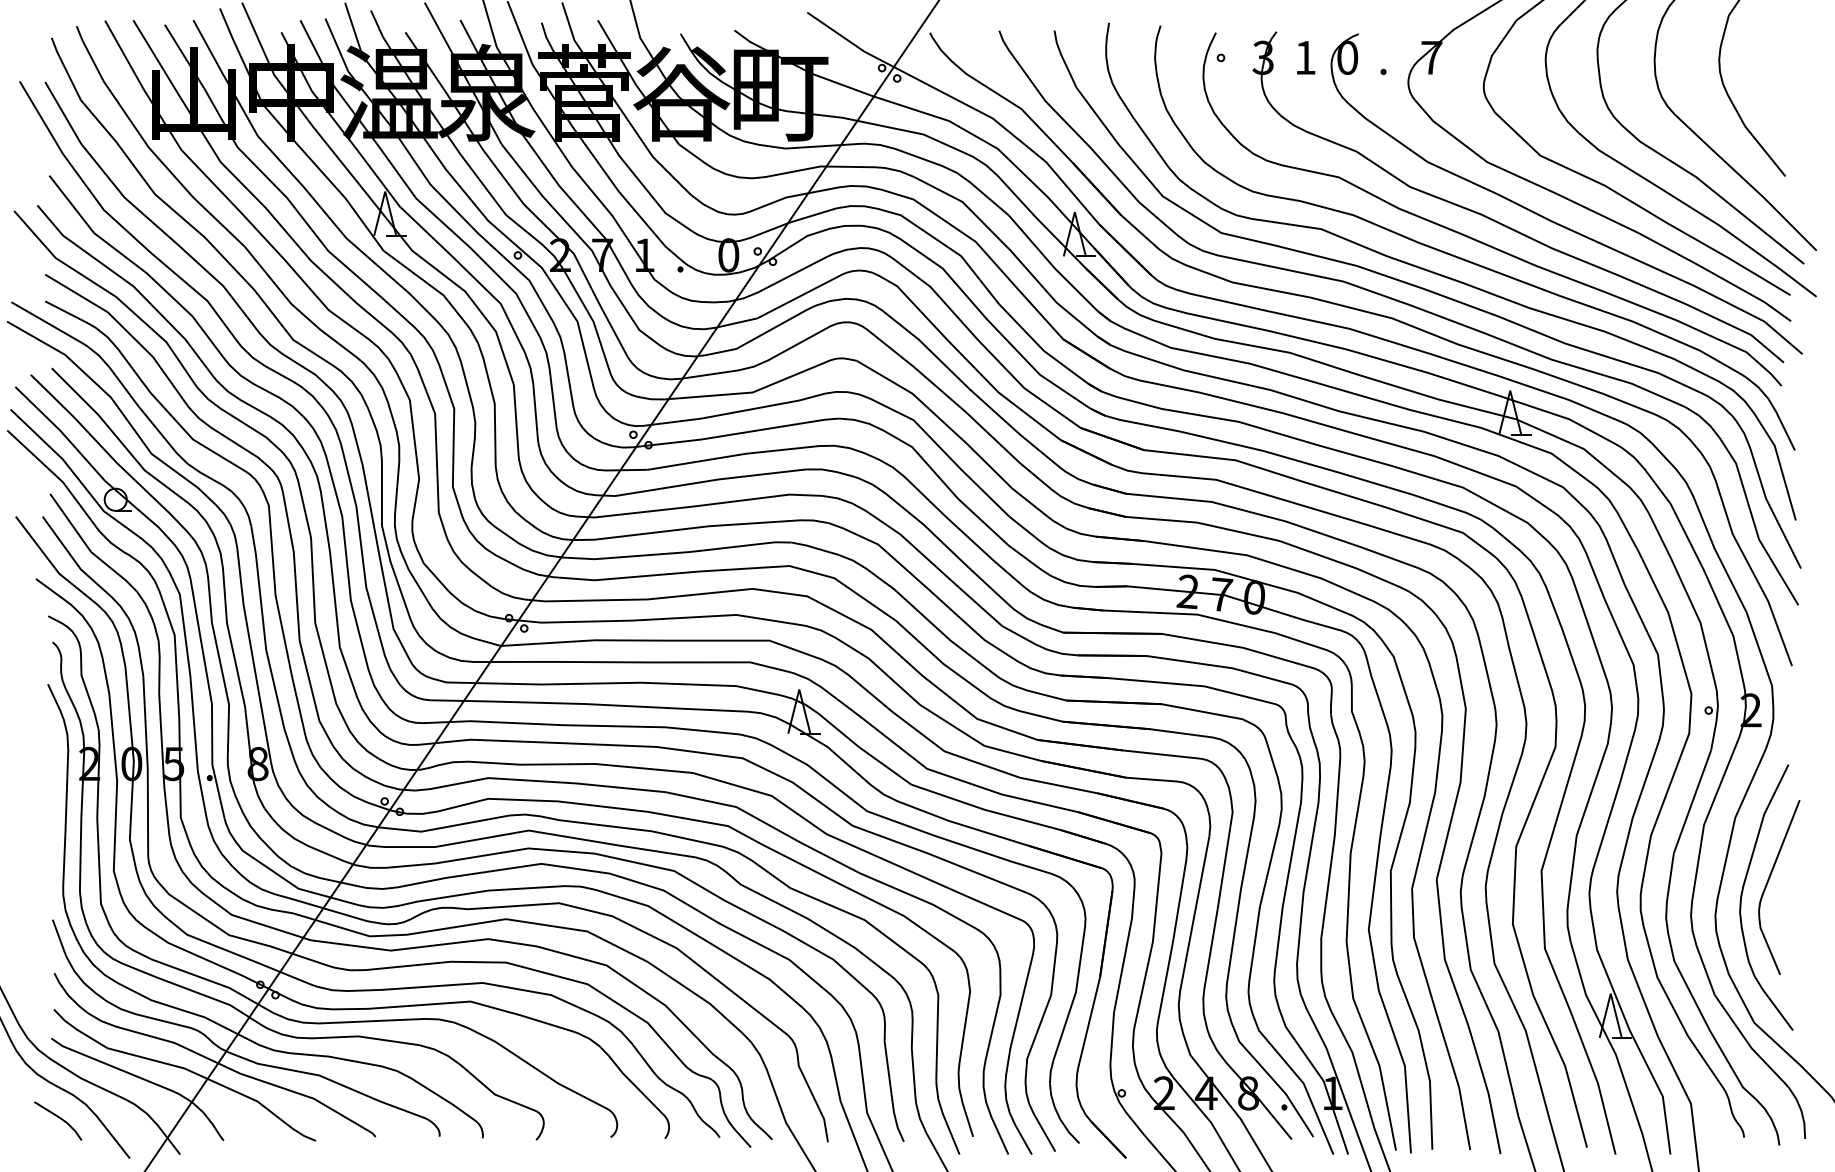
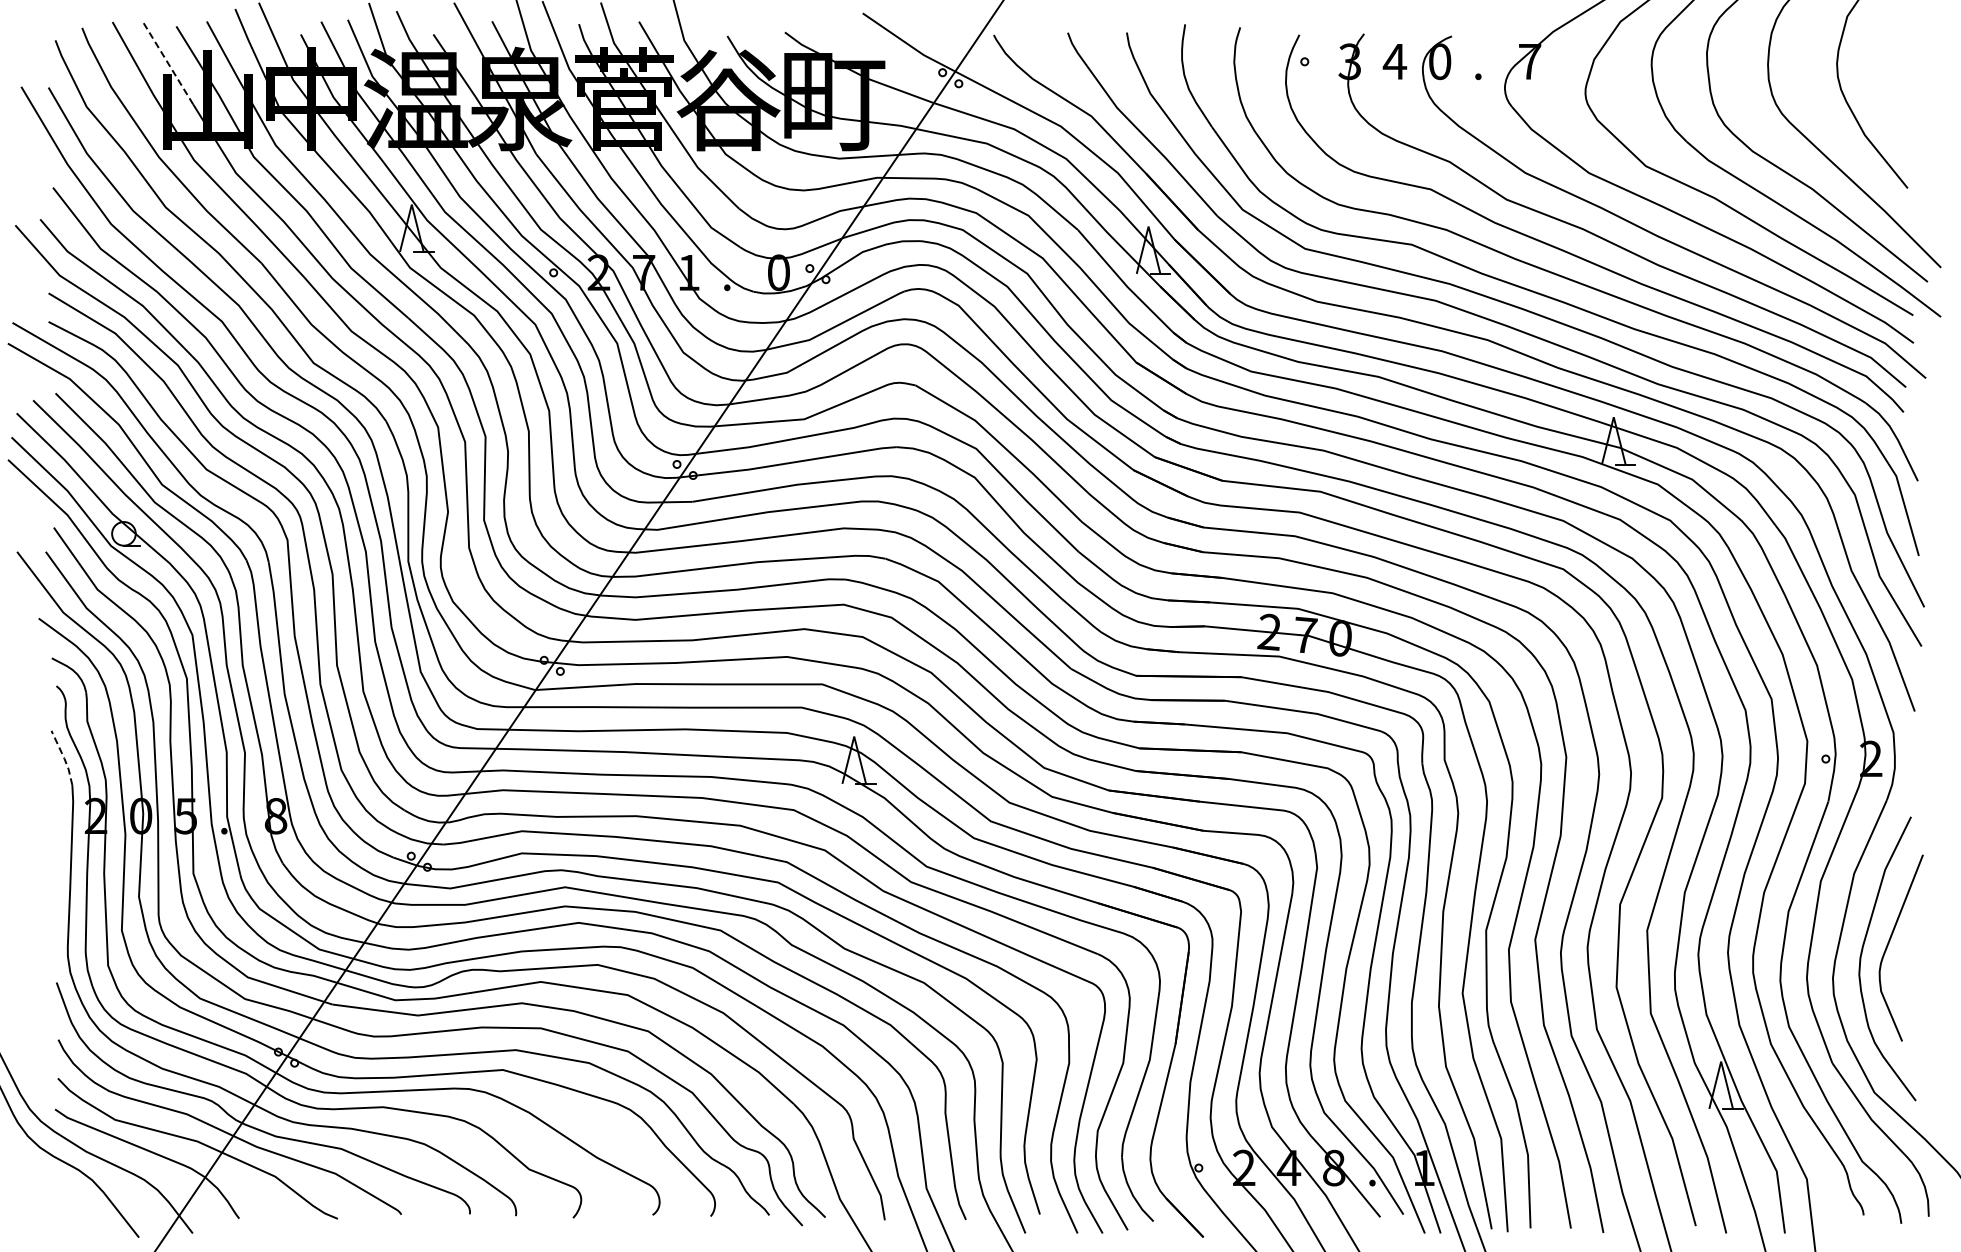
text: (1305, 57) -> (1394, 61), 1 -> 4
line: (156, 58) -> (167, 62), solid -> dashed
line: (60, 710) -> (64, 758), solid -> dashed
line: (60, 1119) -> (64, 1195), removed

